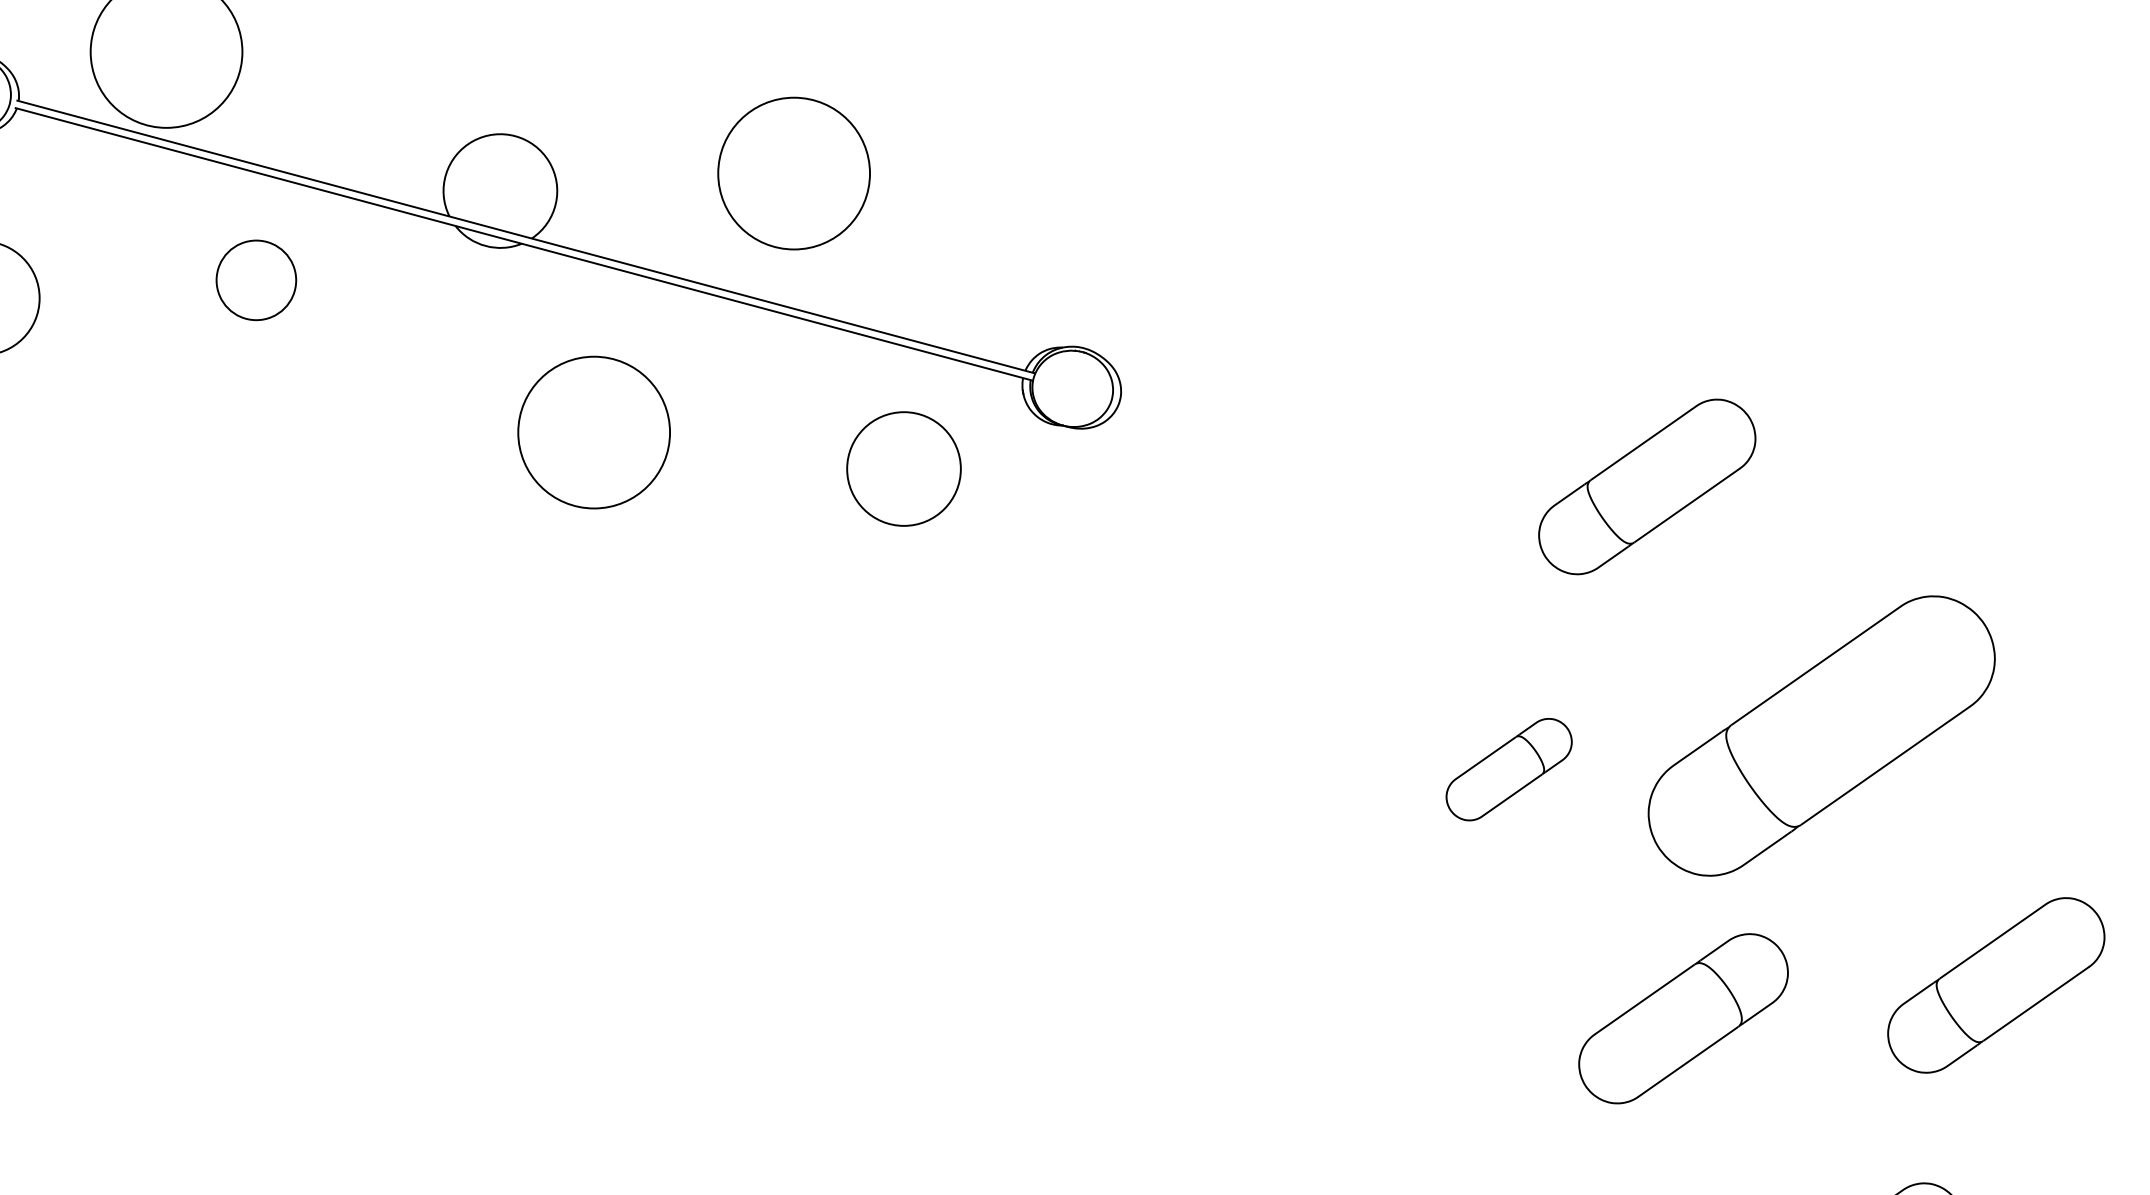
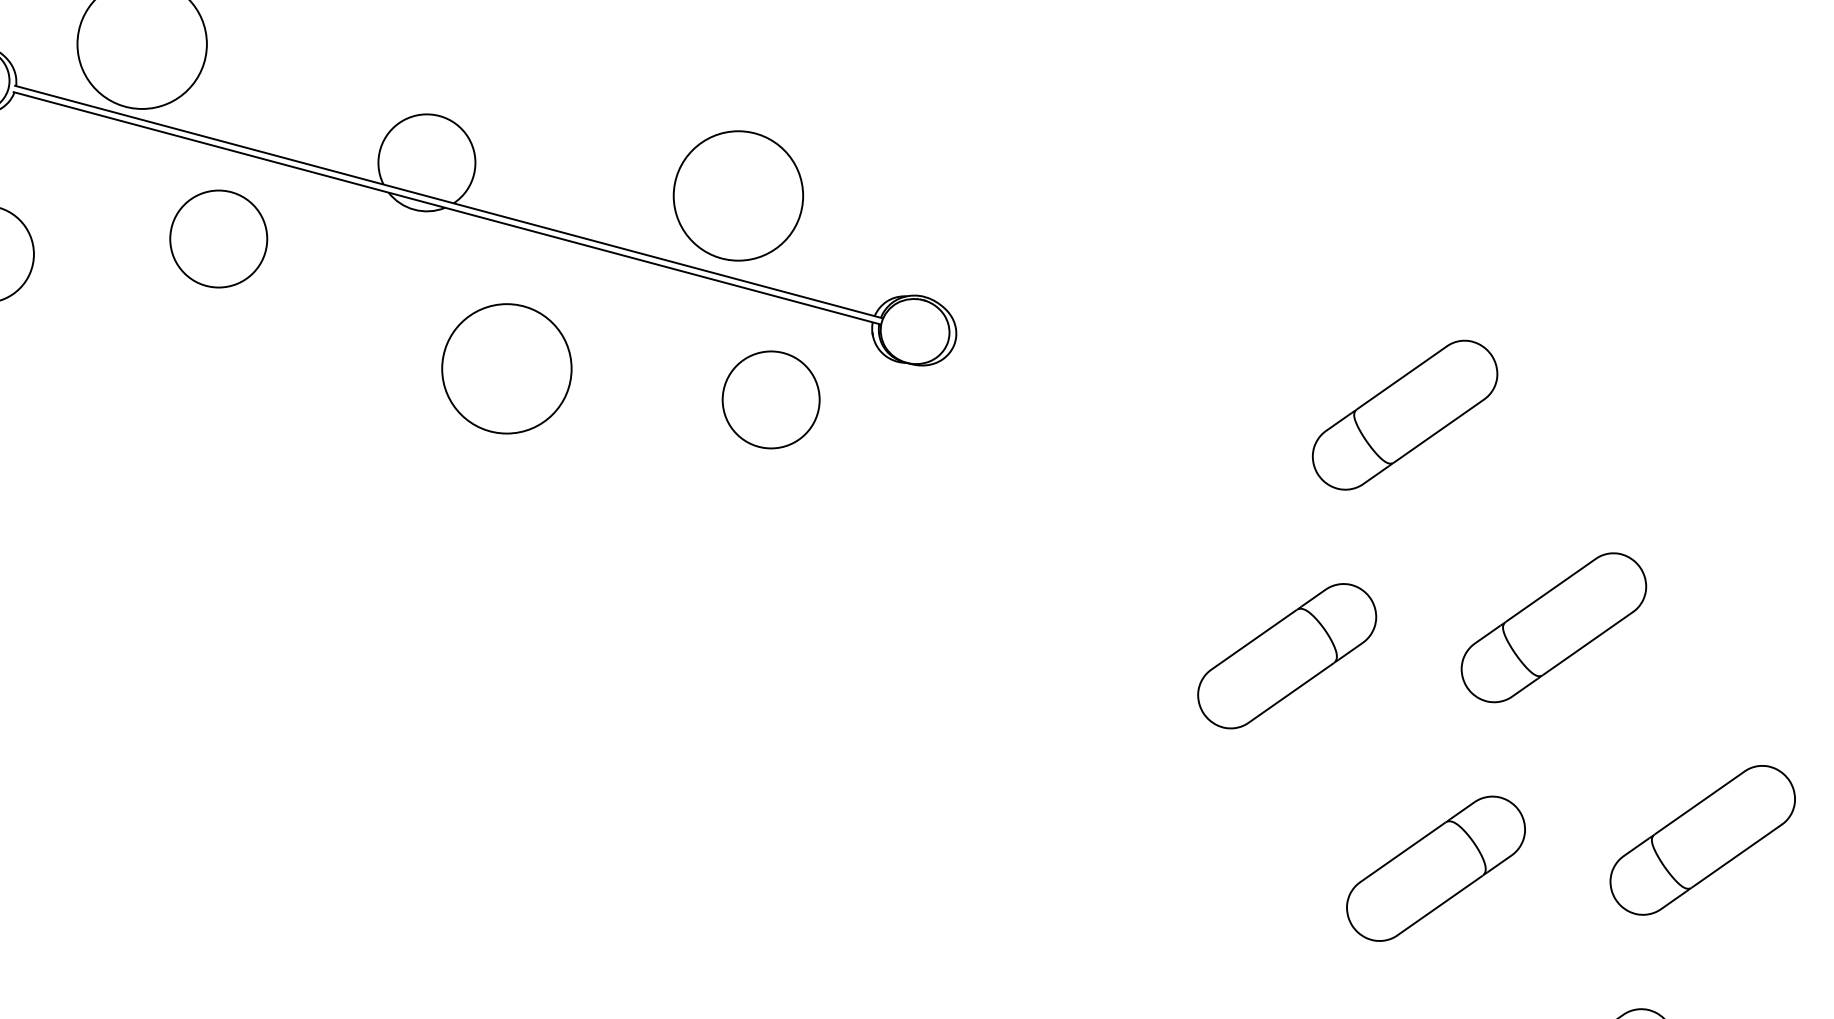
circle: (794, 173) -> (738, 195), moved
circle: (256, 279) -> (218, 238), size x1.43
part: (1821, 735) -> (1553, 627), size x0.62
part: (1509, 769) -> (1287, 656), size x1.67

